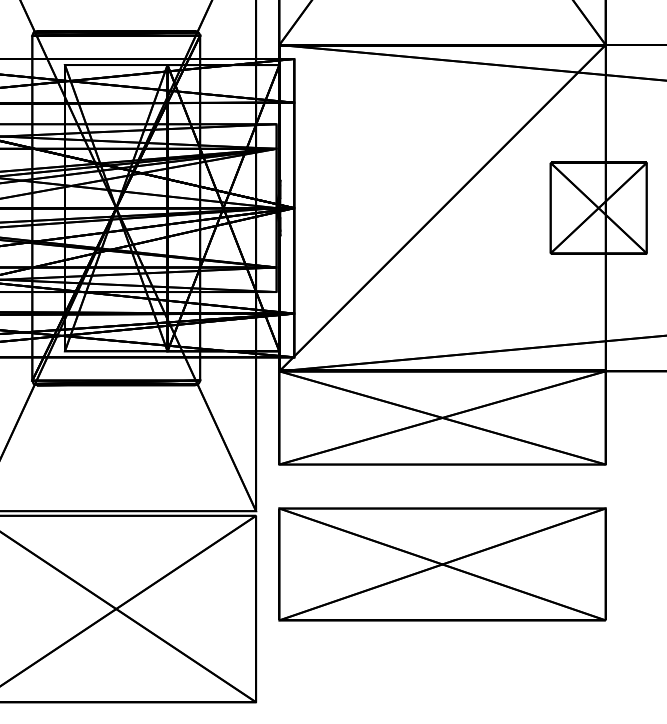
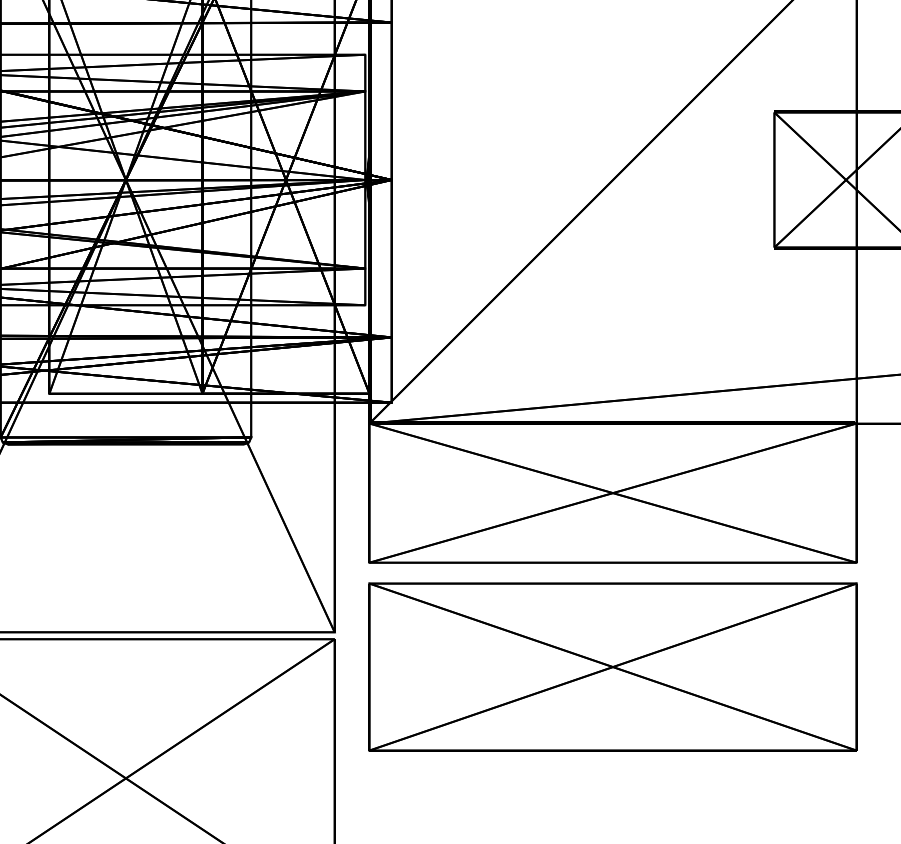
part: (442, 564) -> (612, 667), moved

